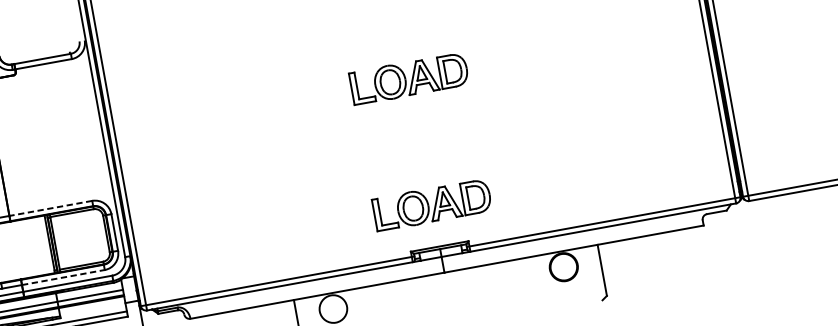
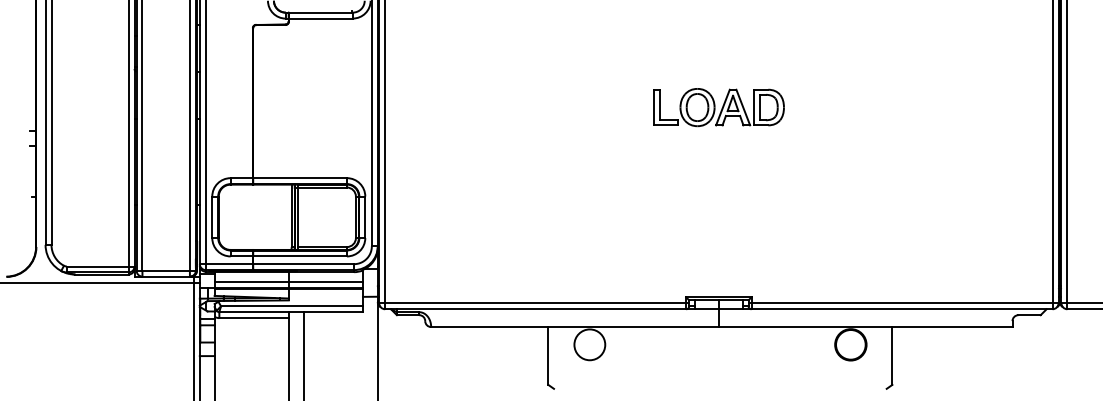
part: (431, 205) -> (718, 250), removed
line: (51, 208) -> (300, 178), dashed -> solid
line: (63, 277) -> (300, 256), dashed -> solid

